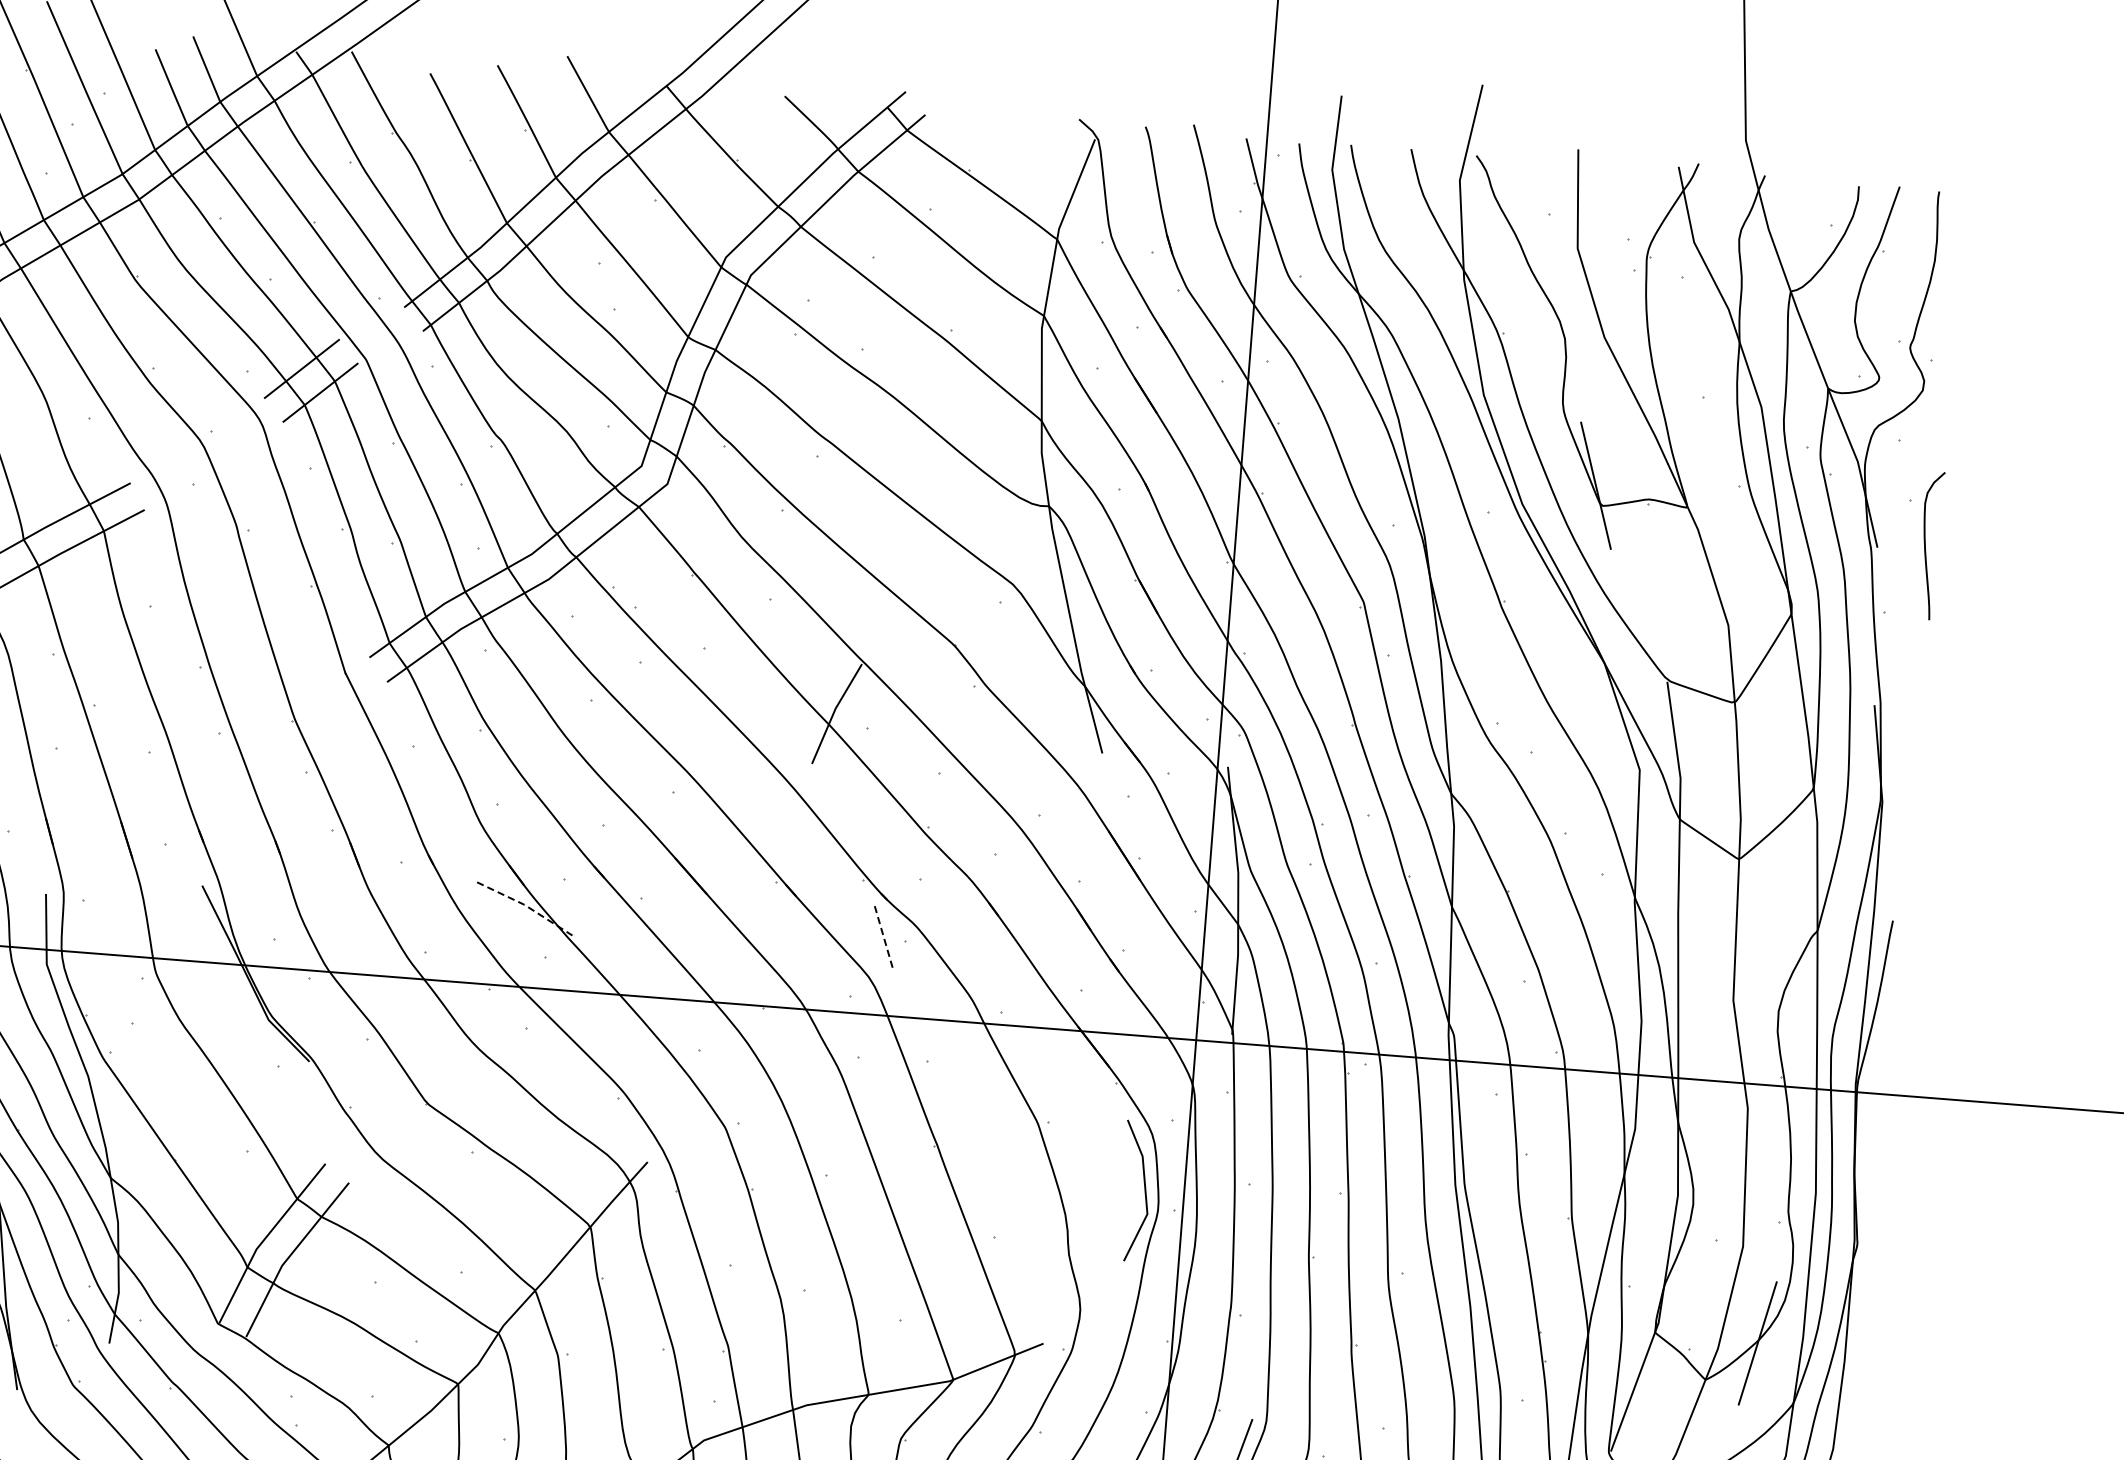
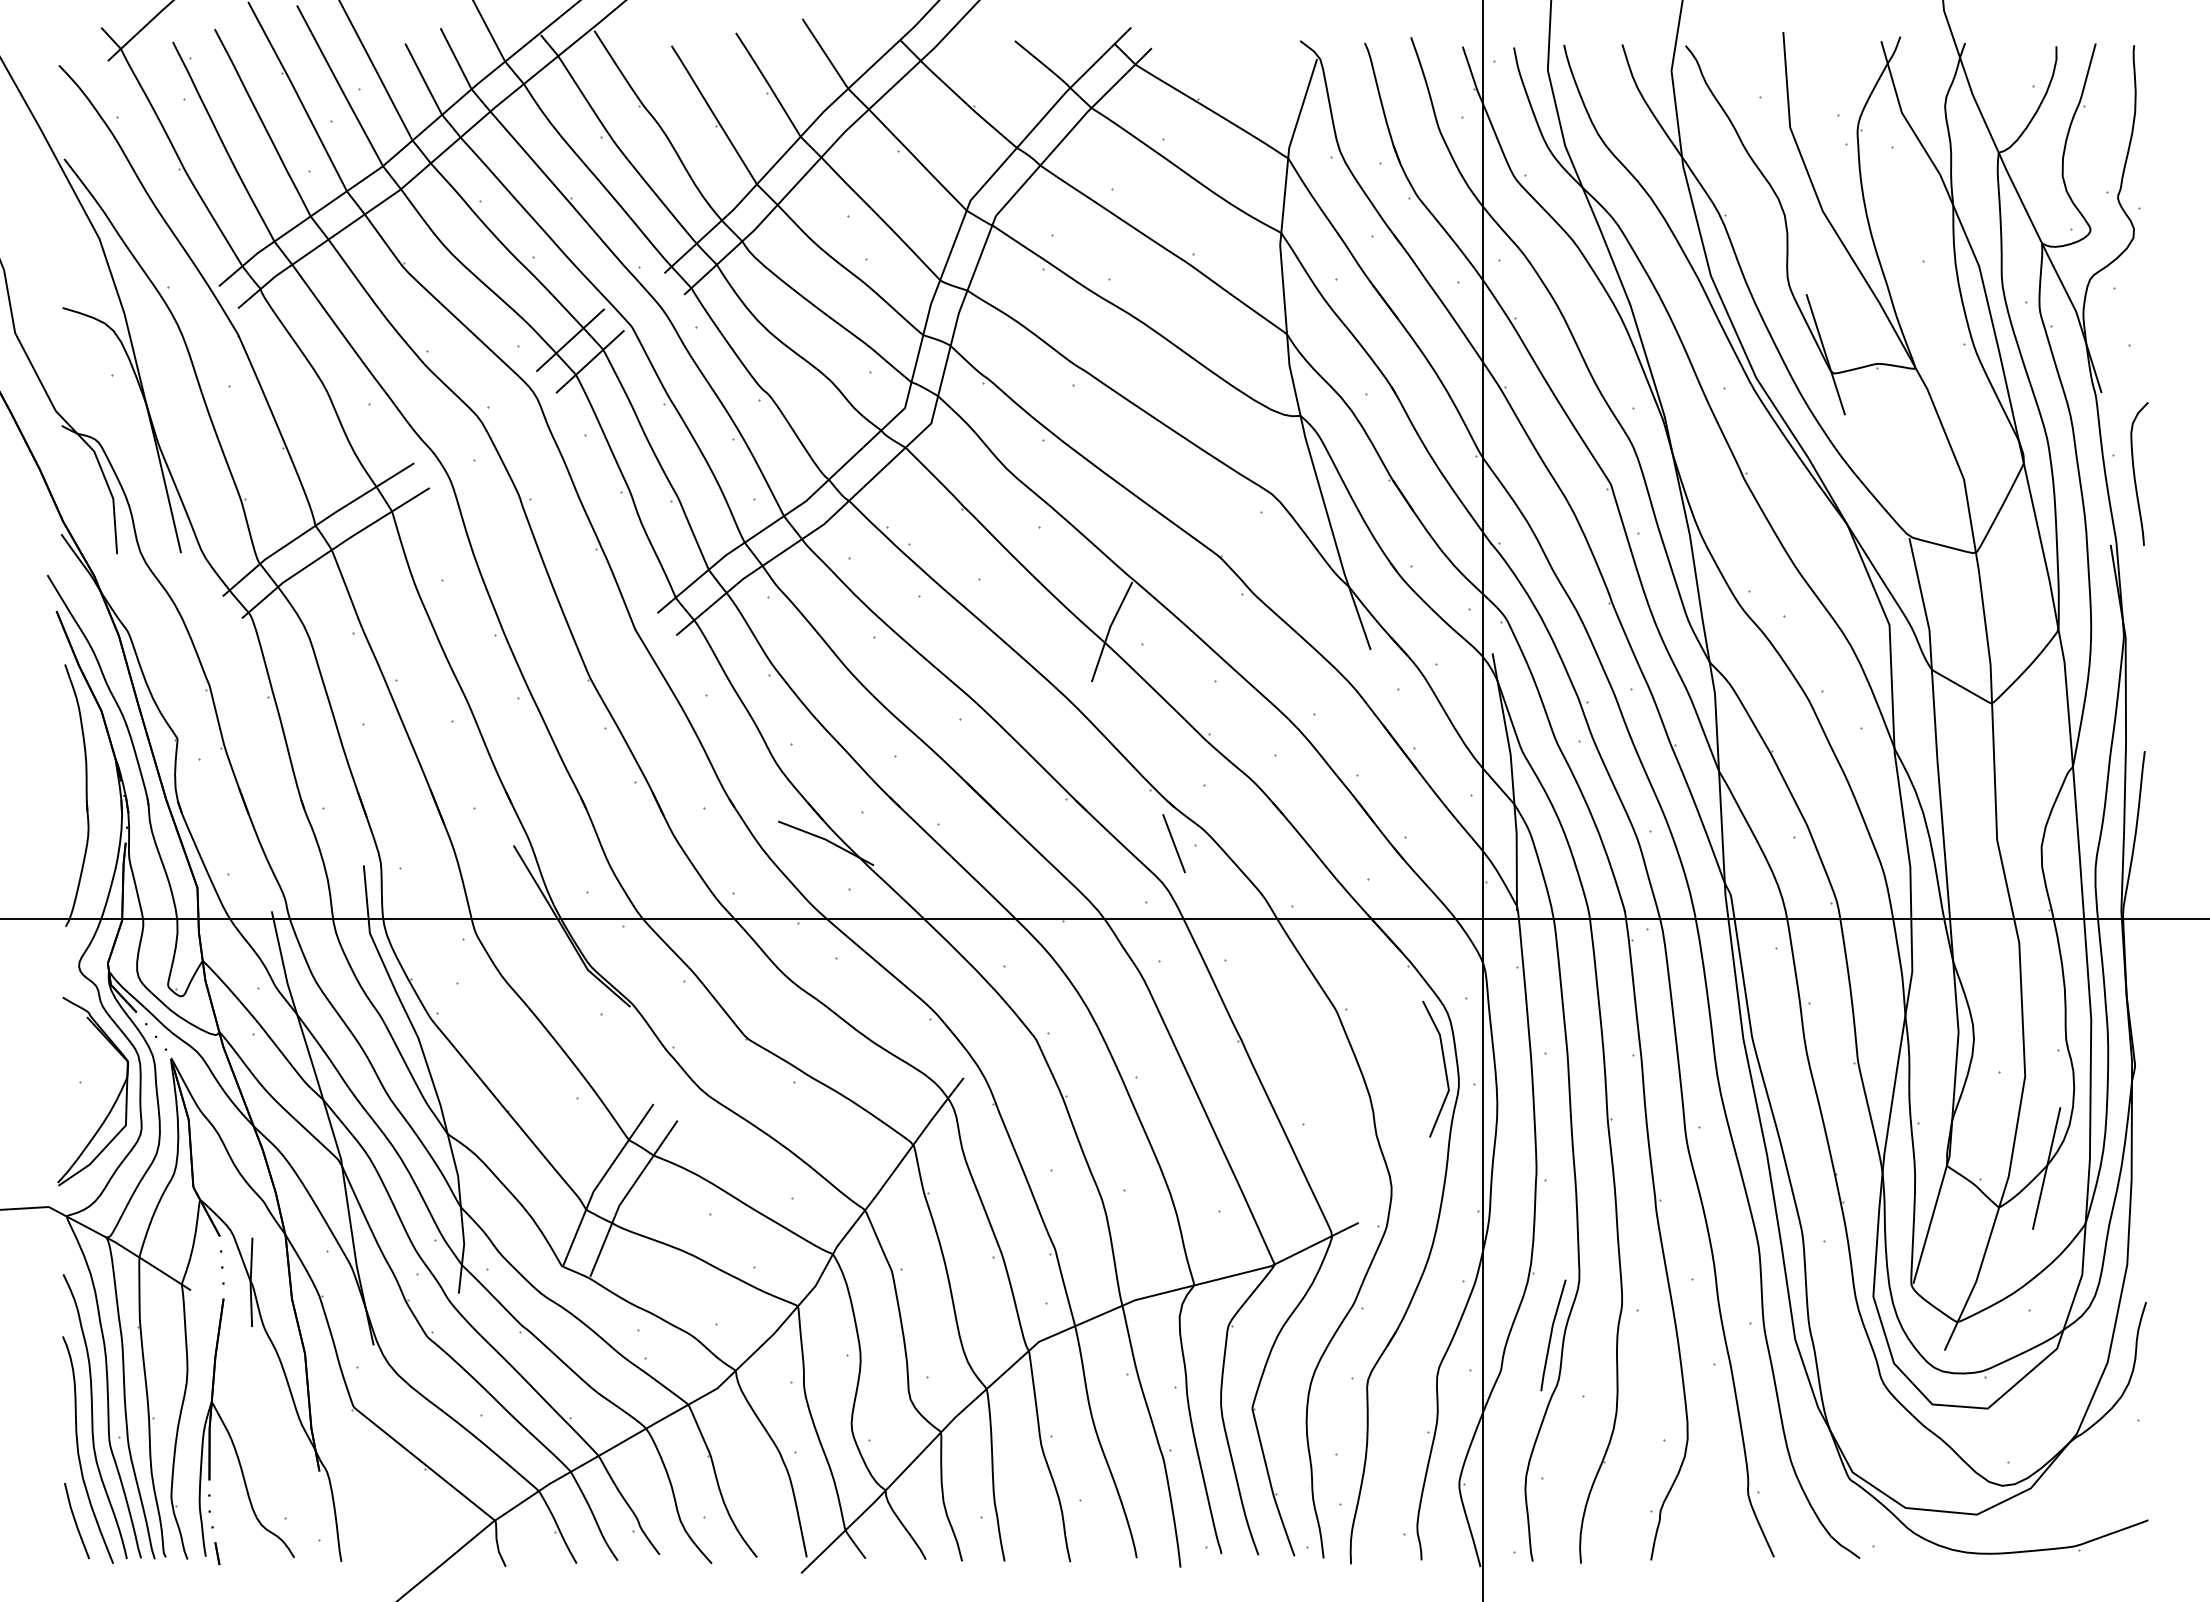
curve: (1926, 545) -> (2135, 474), moved
line: (526, 905) -> (827, 840), dashed -> solid
line: (884, 938) -> (1174, 844), dashed -> solid

